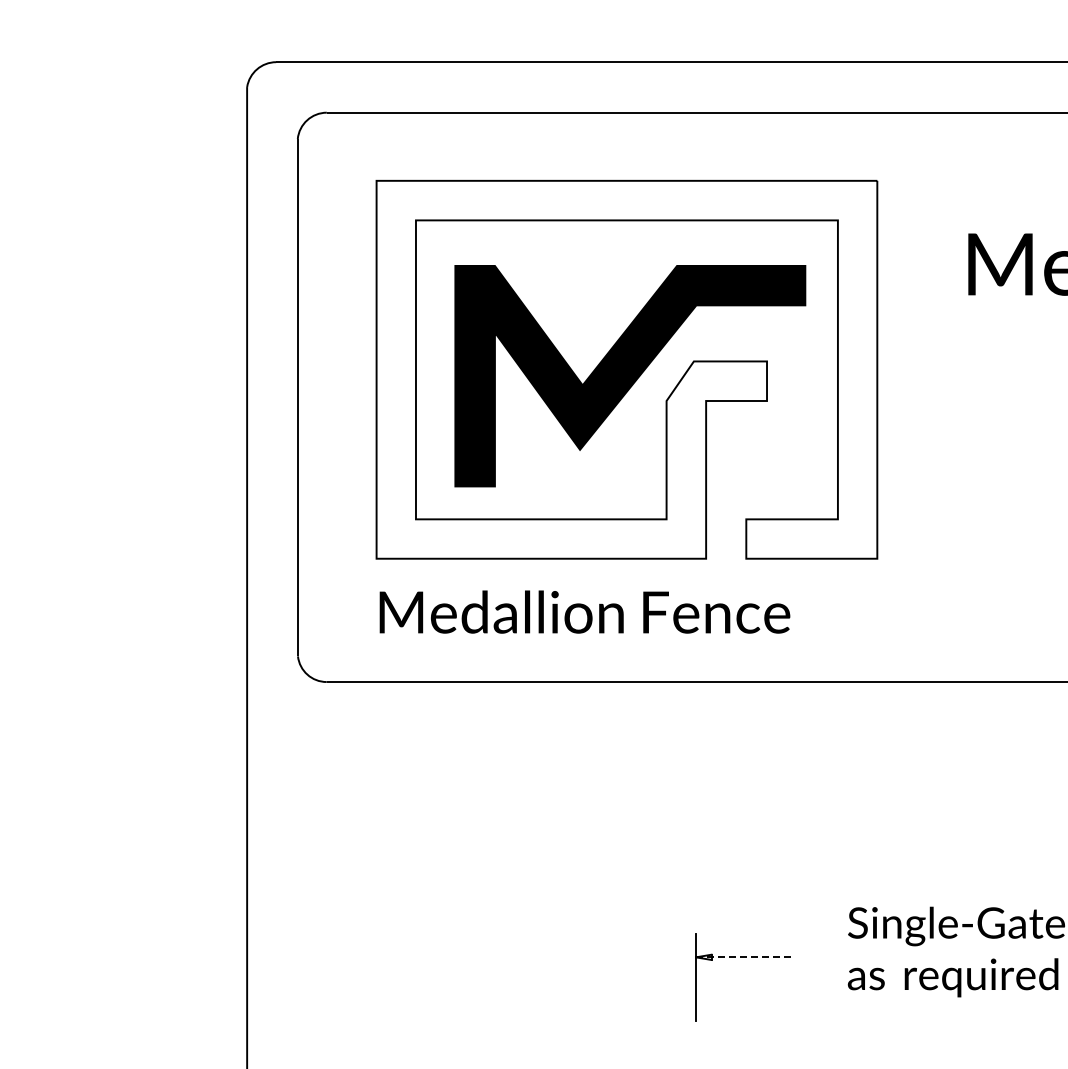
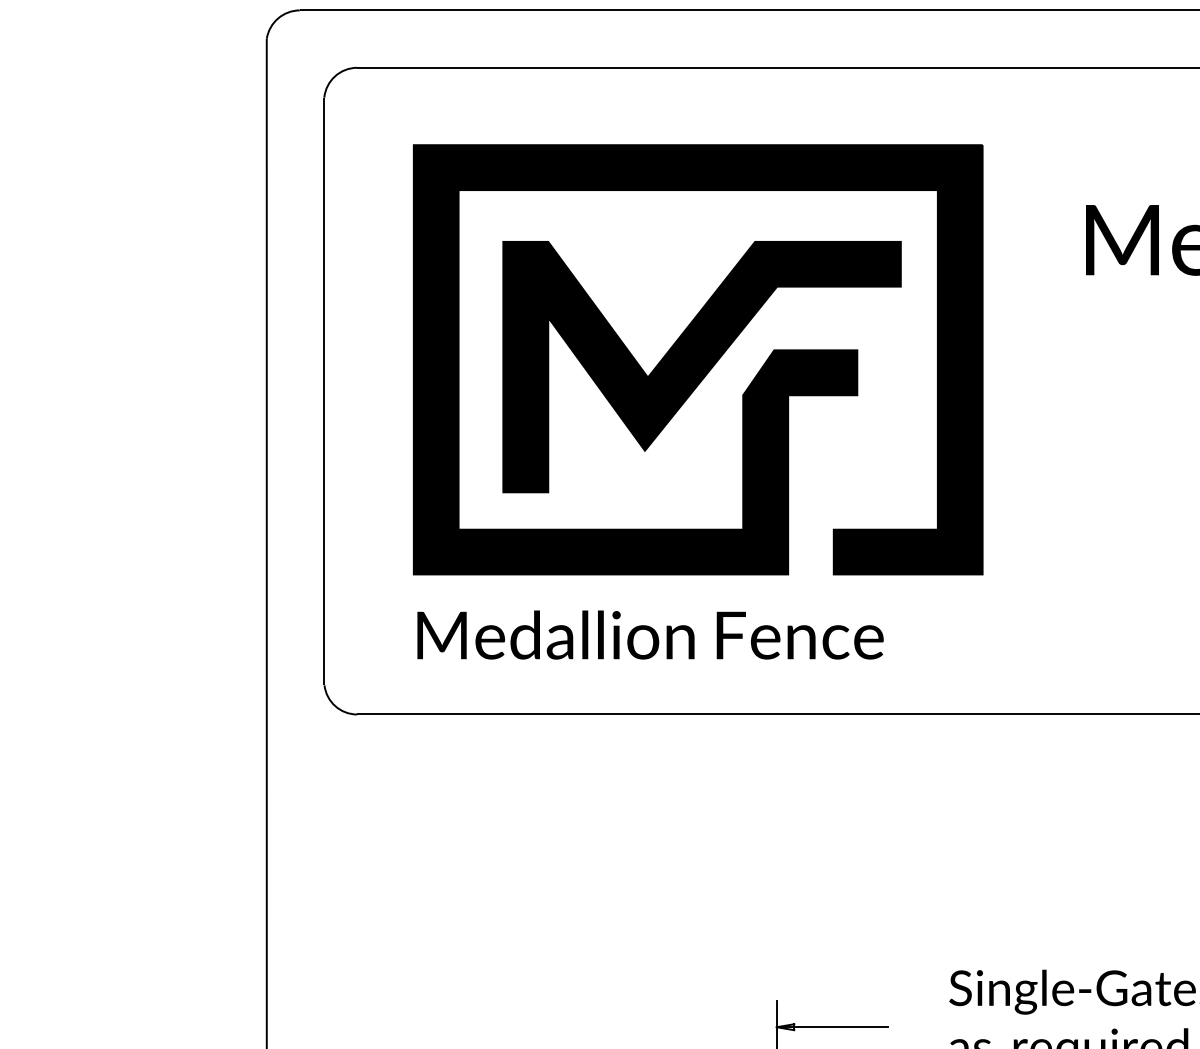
fill: (626, 369) -> (697, 359), added
line: (745, 957) -> (832, 1027), dashed -> solid

